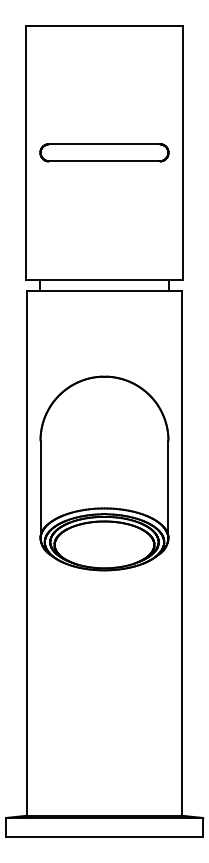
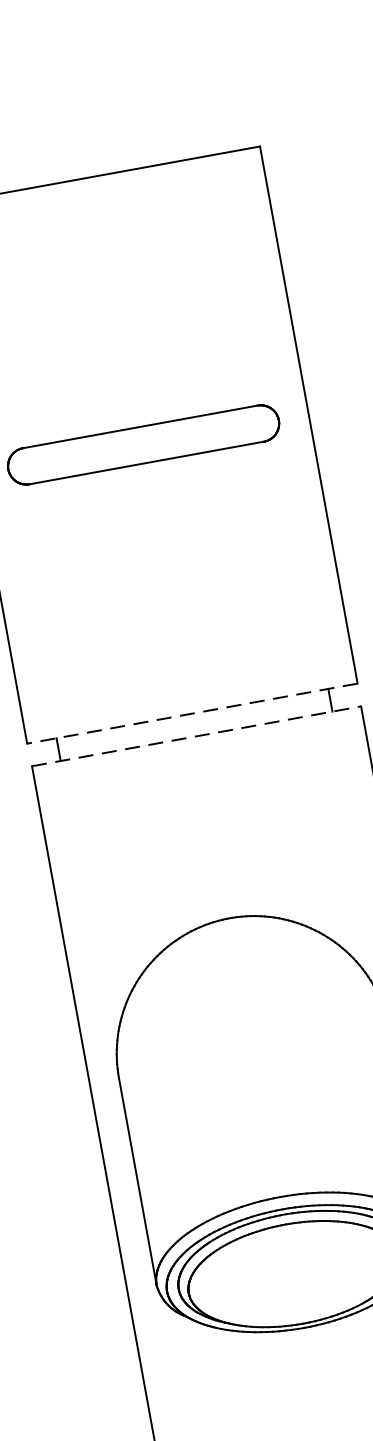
line: (103, 279) -> (190, 713), solid -> dashed
line: (104, 290) -> (196, 736), solid -> dashed

